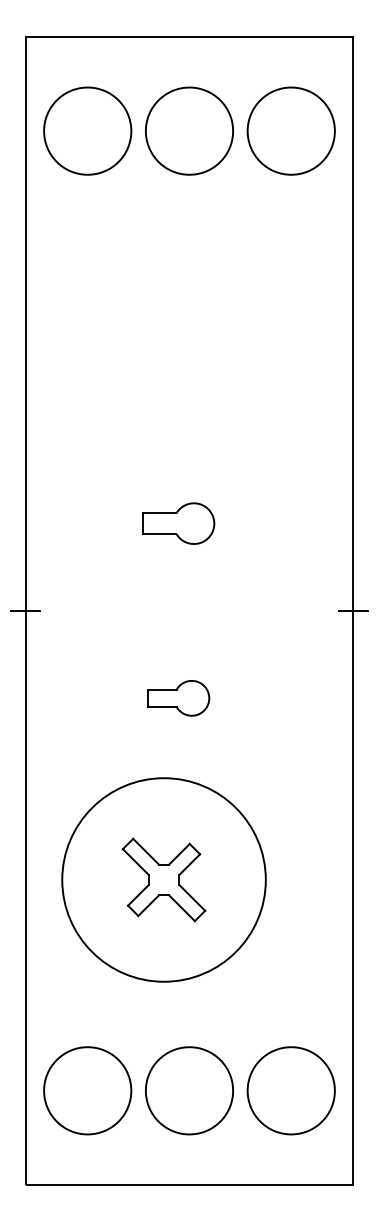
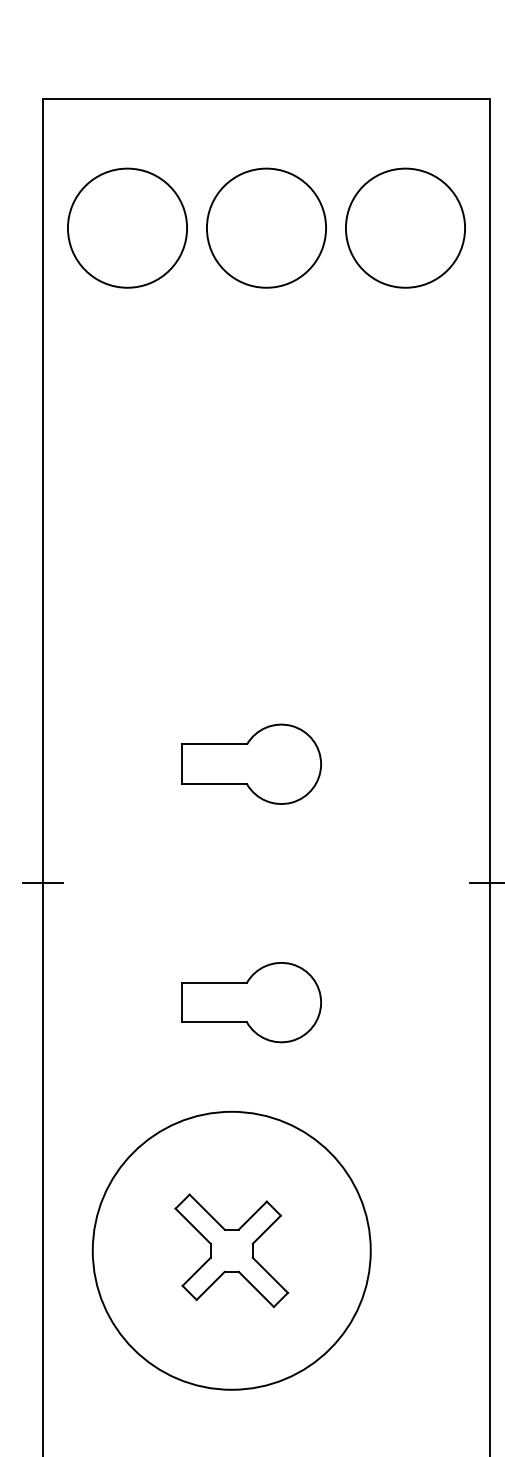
part: (178, 523) -> (251, 763), size x1.43
part: (178, 698) -> (251, 1002), size x1.67

